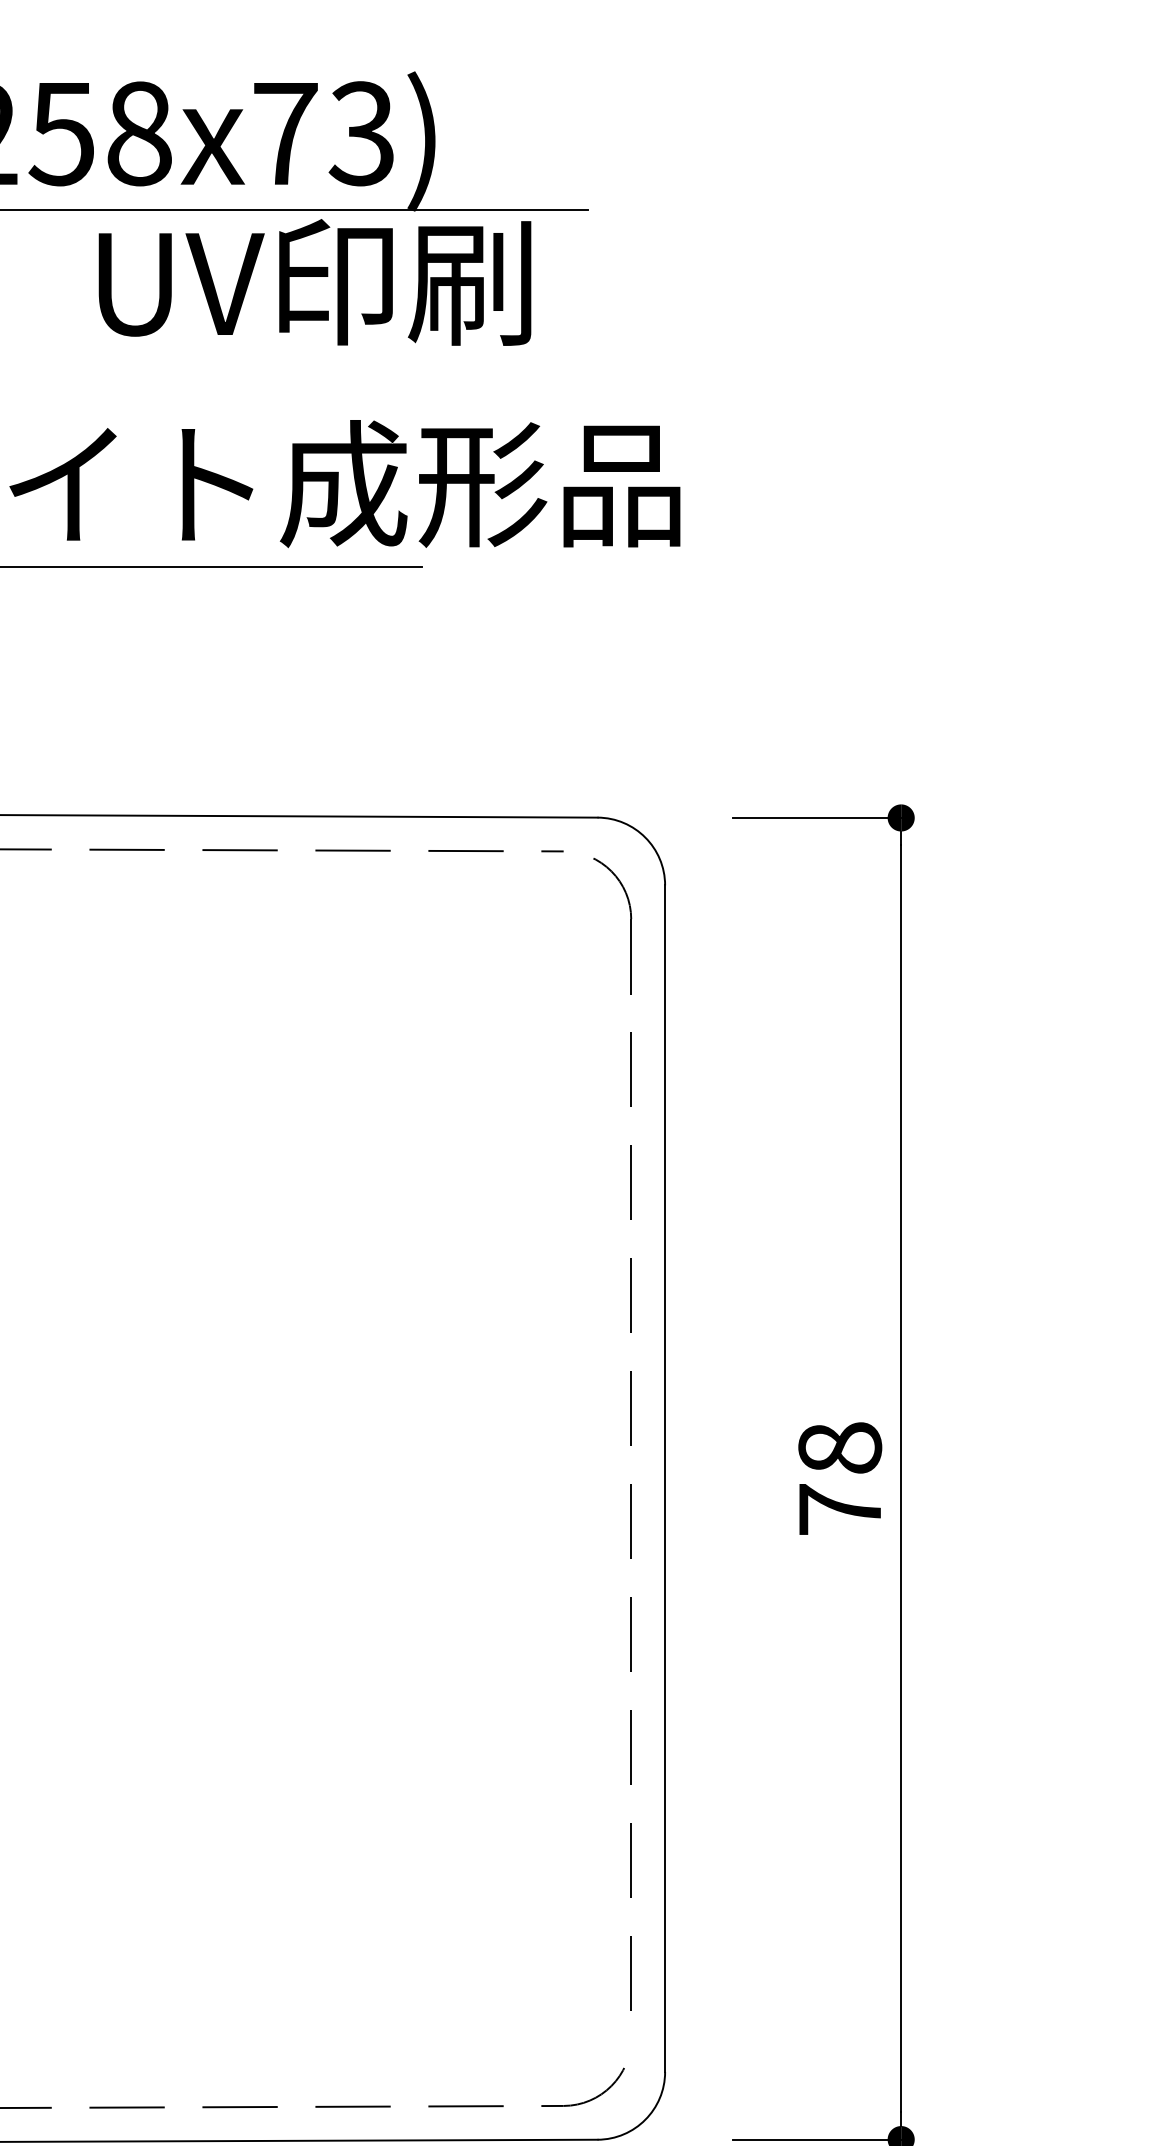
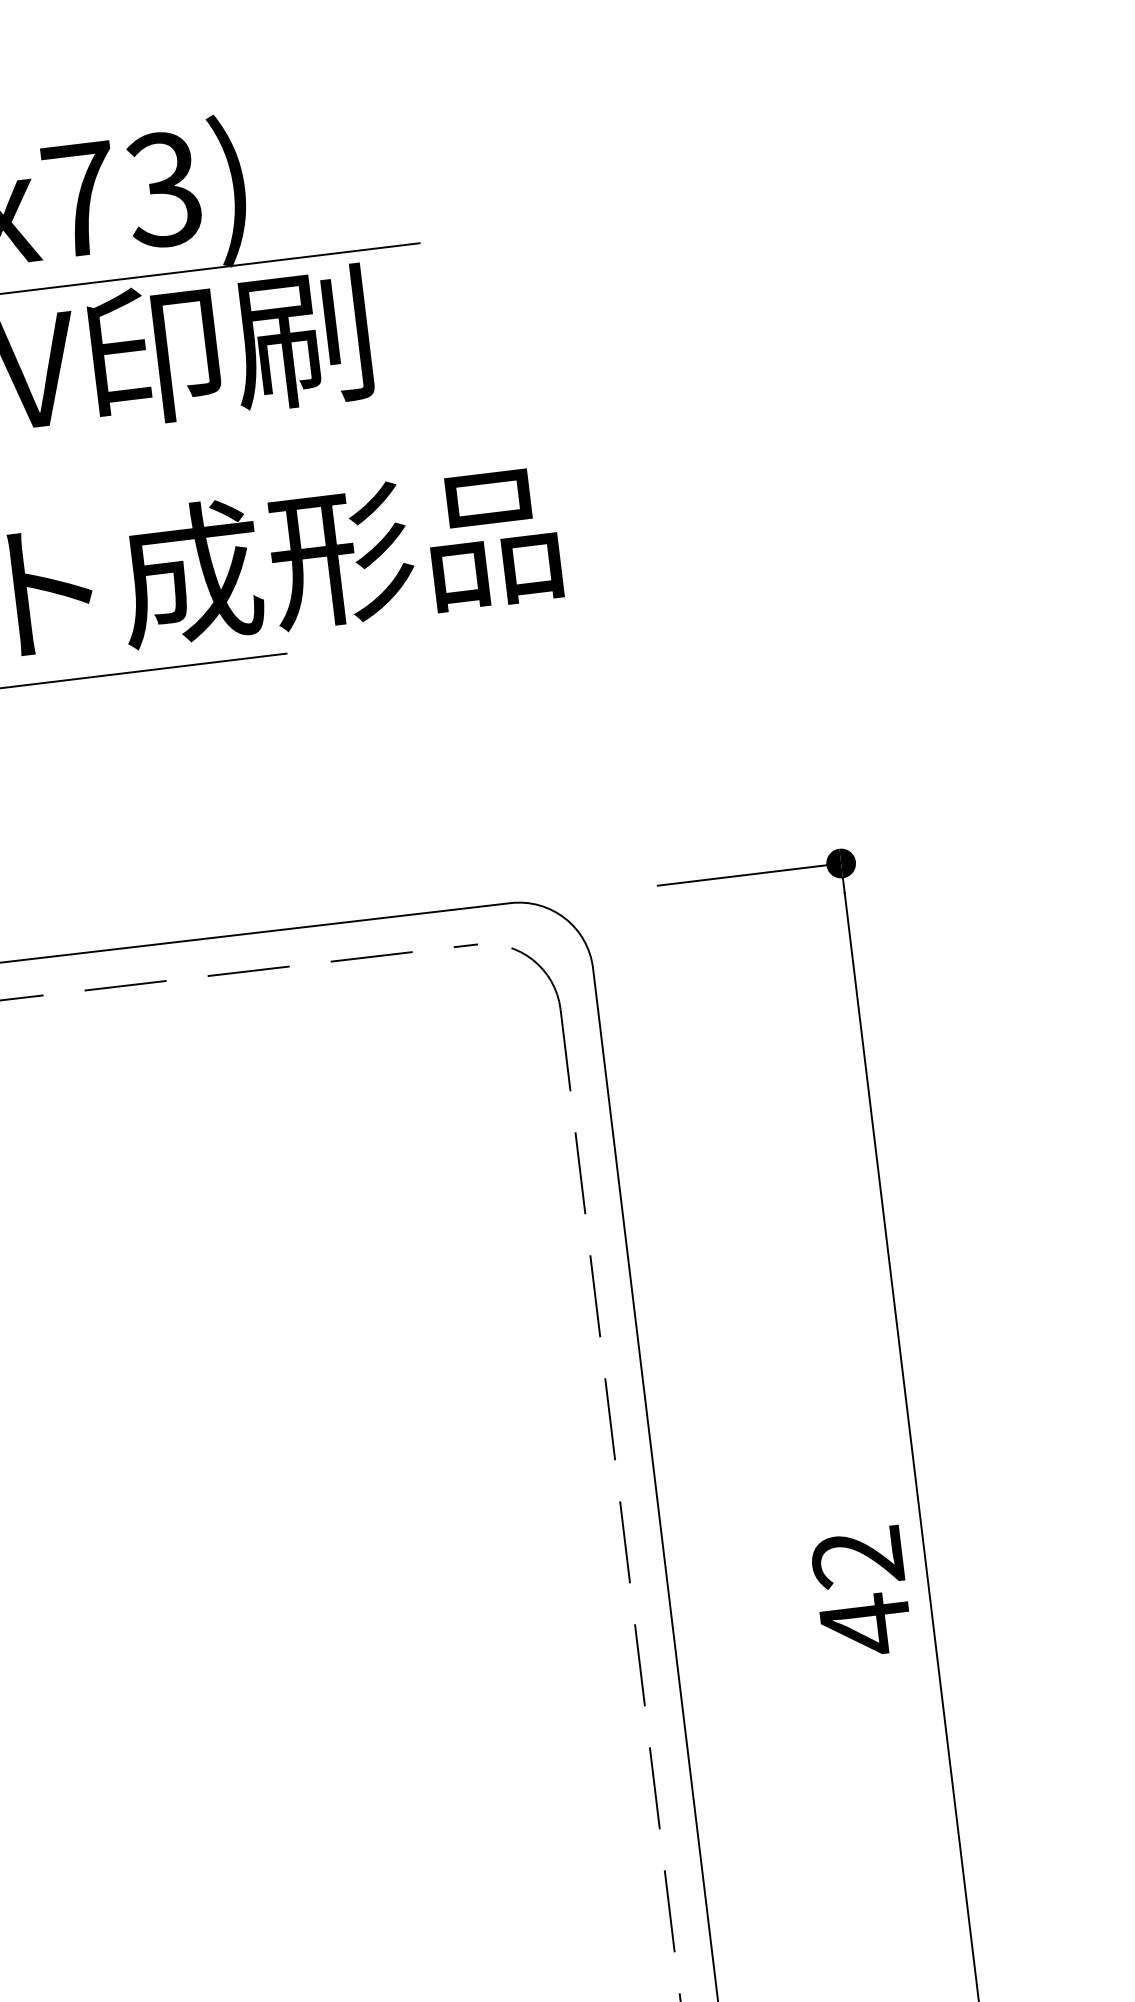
text: (840, 1480) -> (862, 1592), 78 -> 42

